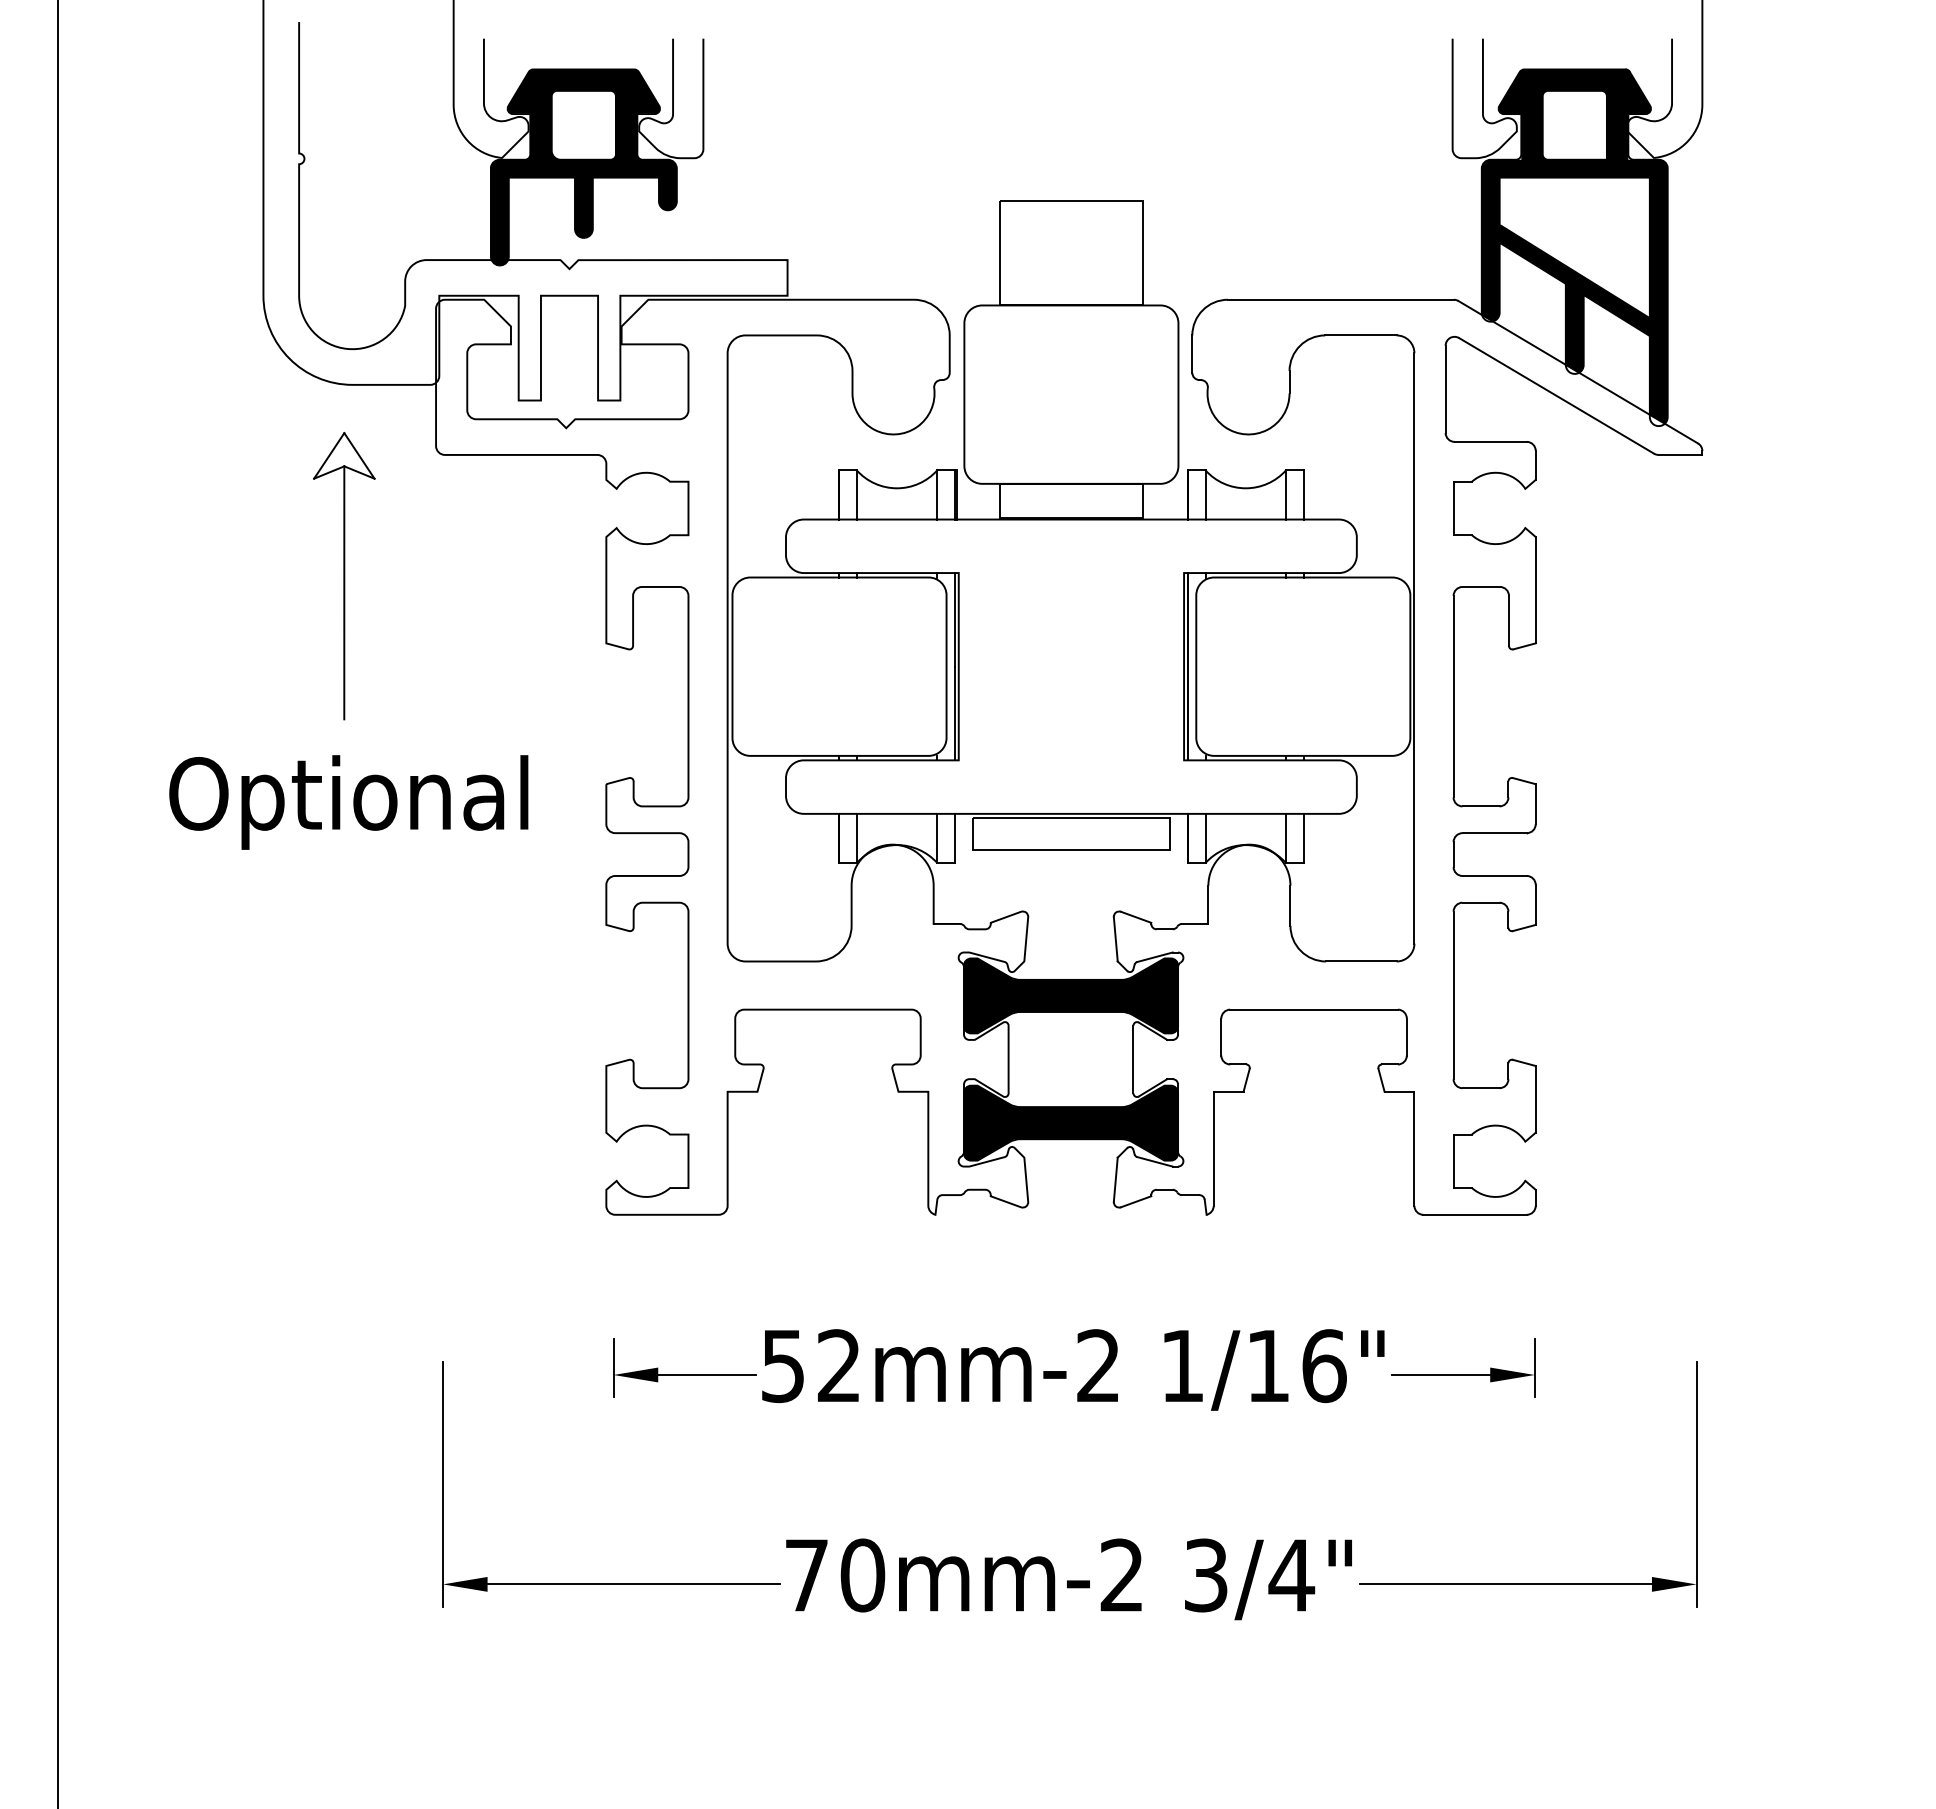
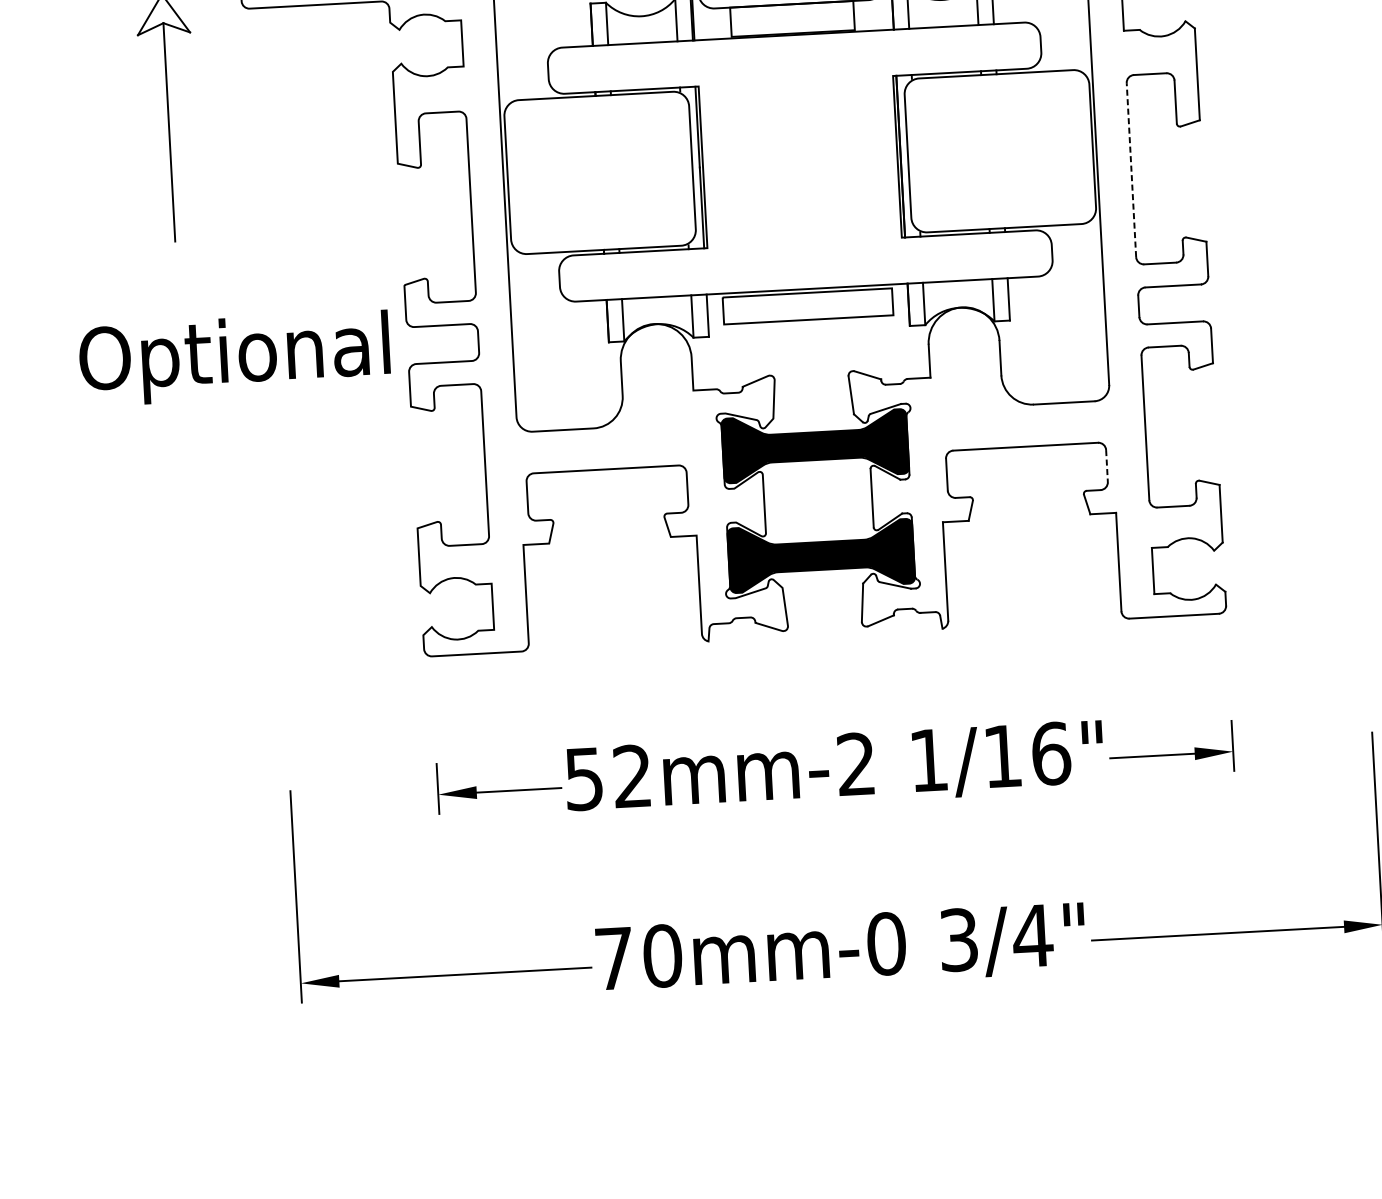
line: (1453, 696) -> (1131, 169), solid -> dashed
text: (348, 802) -> (234, 358), moved
line: (1406, 1037) -> (1106, 466), solid -> dashed
text: (1122, 1575) -> (886, 943), 70mm-2 -> 70mm-0

